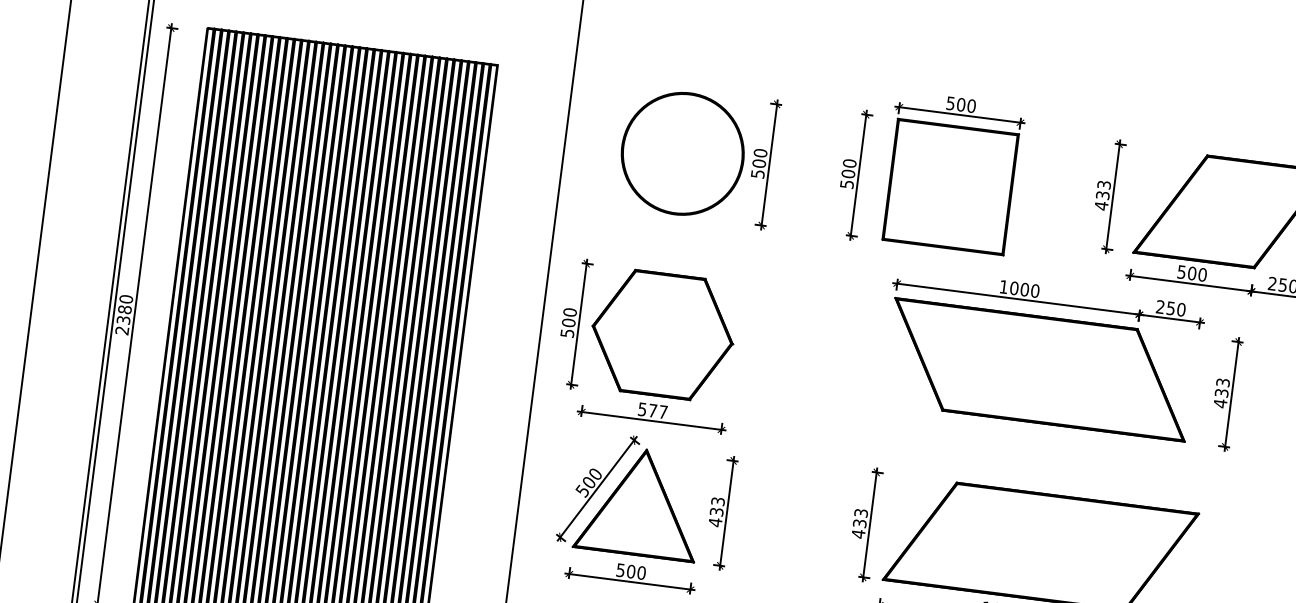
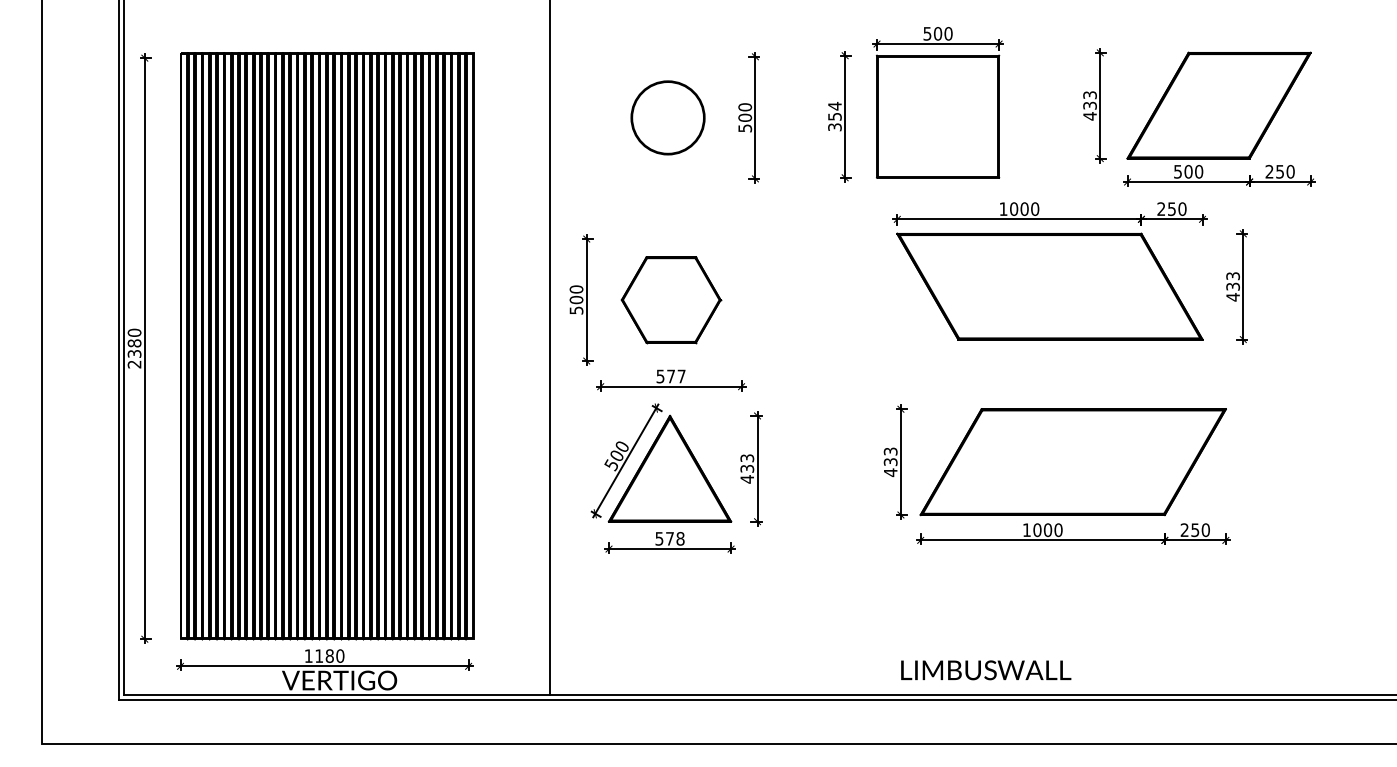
circle: (682, 153) -> (667, 117), size x0.6
text: (848, 172) -> (834, 115), 500 -> 354
part: (663, 334) -> (671, 299), size x0.7
text: (635, 571) -> (674, 538), 500 -> 578

